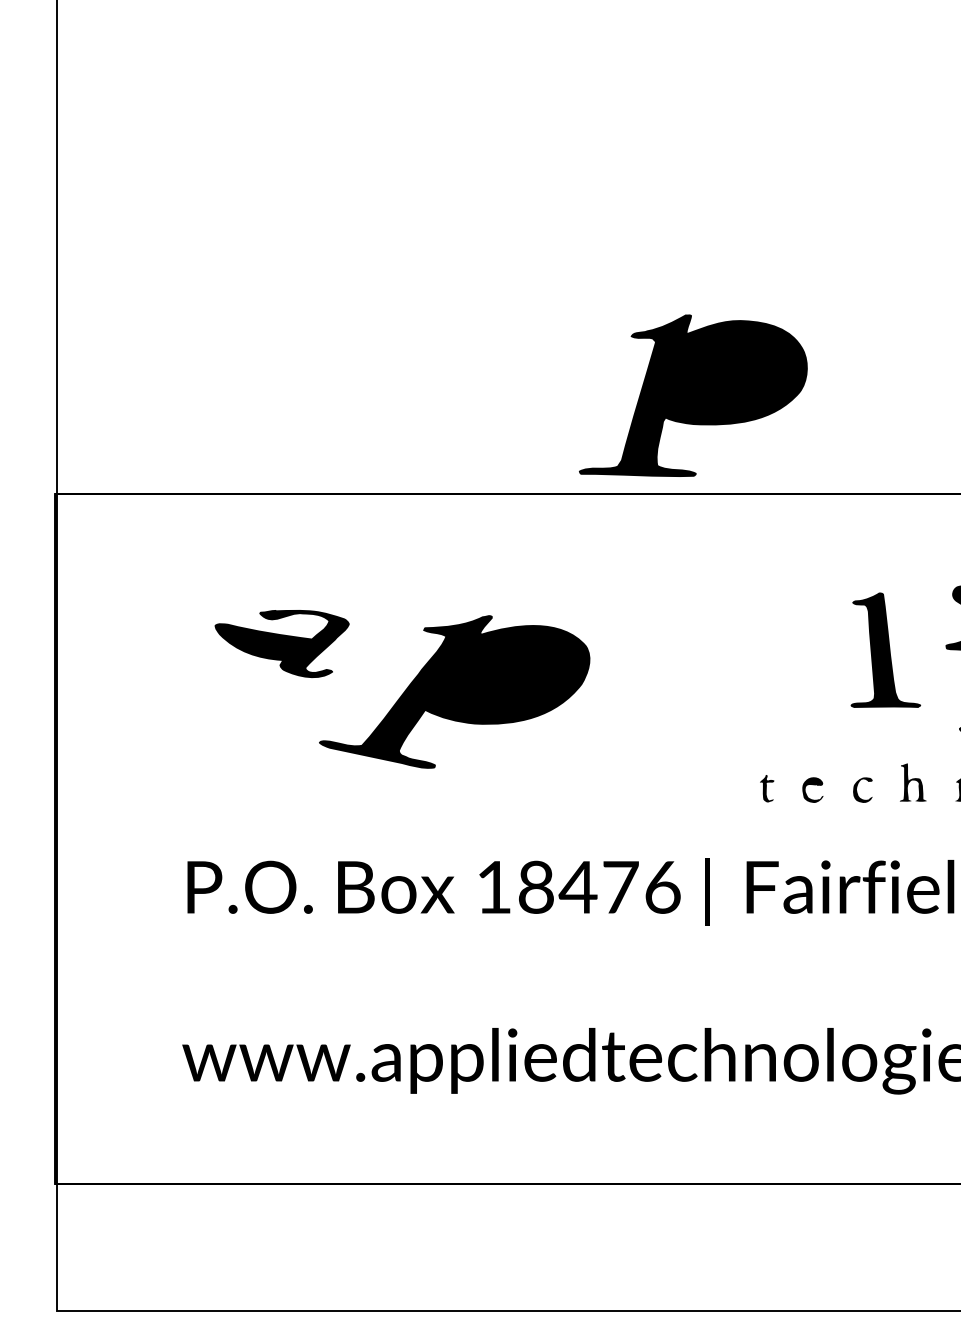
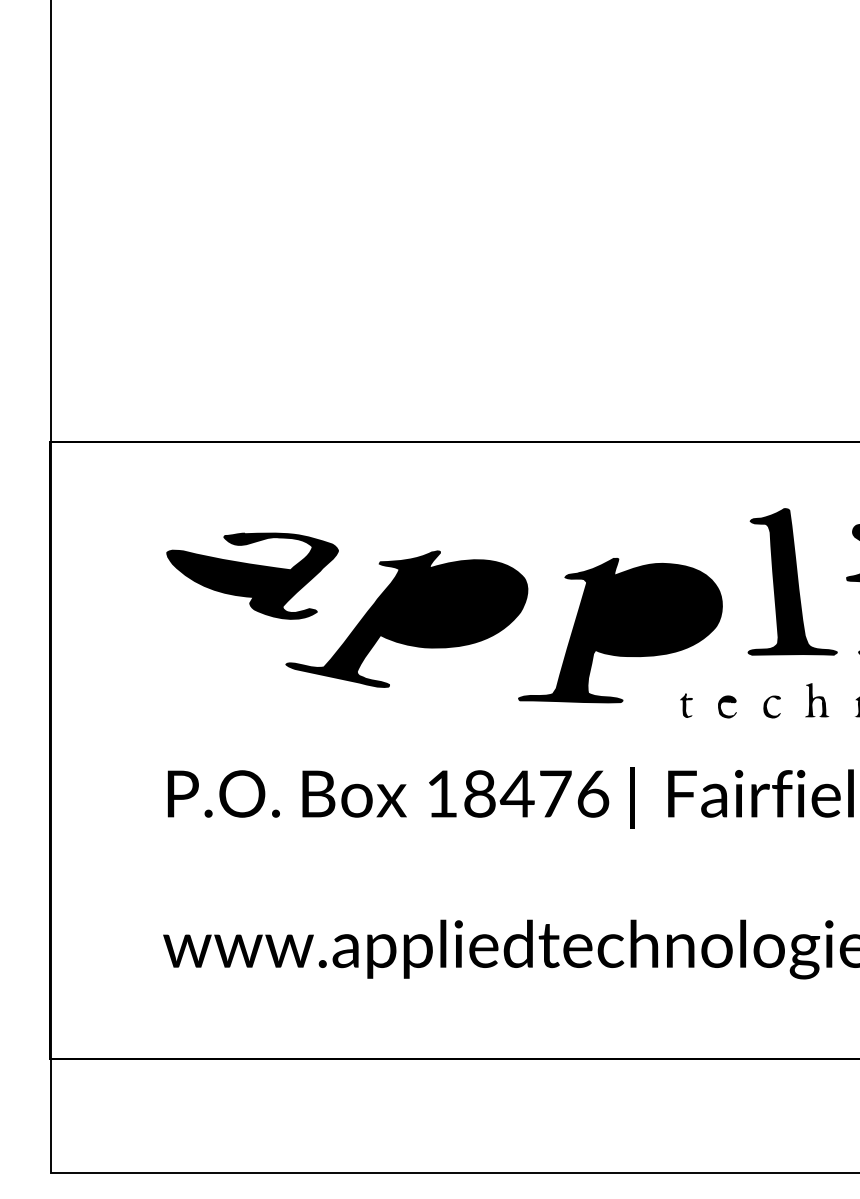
part: (693, 395) -> (620, 630), moved
part: (281, 643) -> (251, 575), size x1.43
part: (885, 649) -> (792, 581), size x1.43

